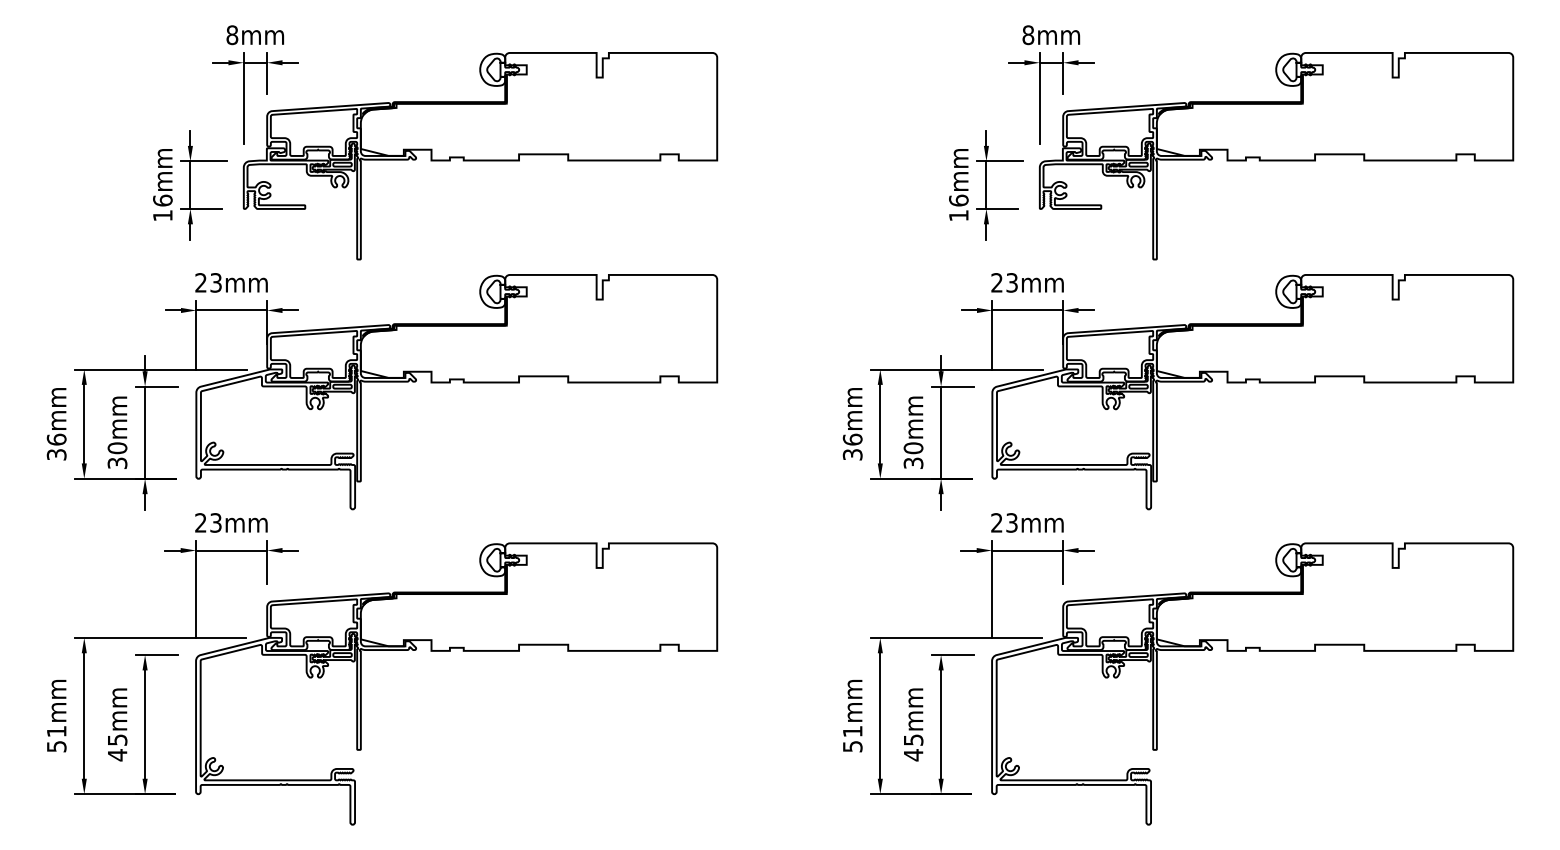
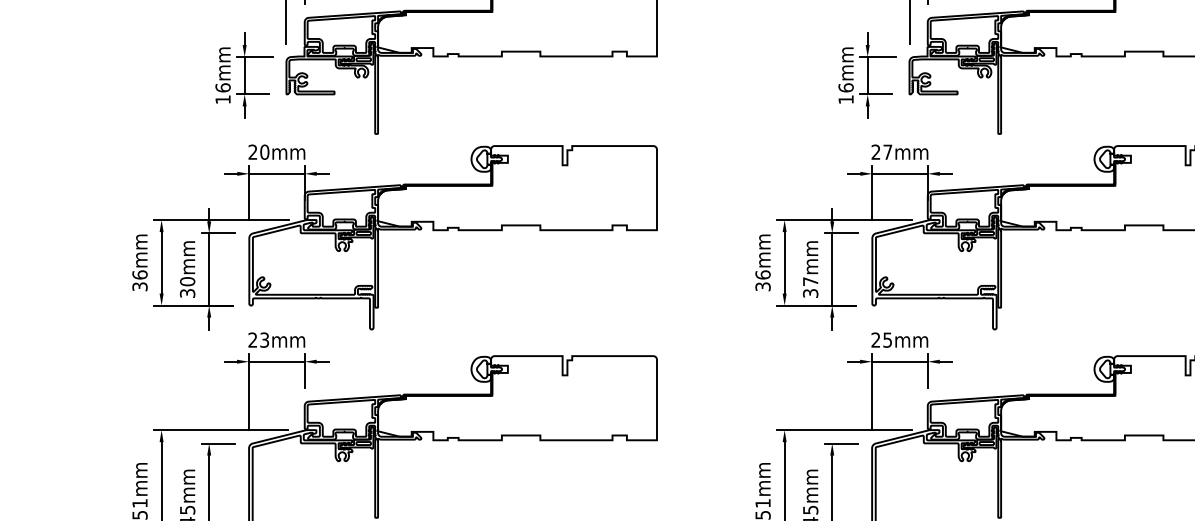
text: (216, 282) -> (265, 151), 23mm -> 20mm
text: (1011, 282) -> (887, 151), 23mm -> 27mm
text: (913, 448) -> (810, 281), 30mm -> 37mm
text: (1011, 522) -> (887, 339), 23mm -> 25mm

